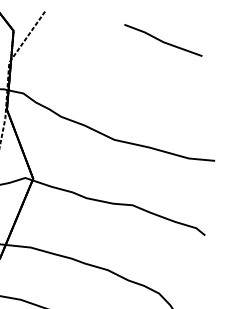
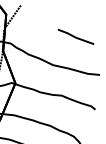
line: (162, 39) -> (75, 36), moved

